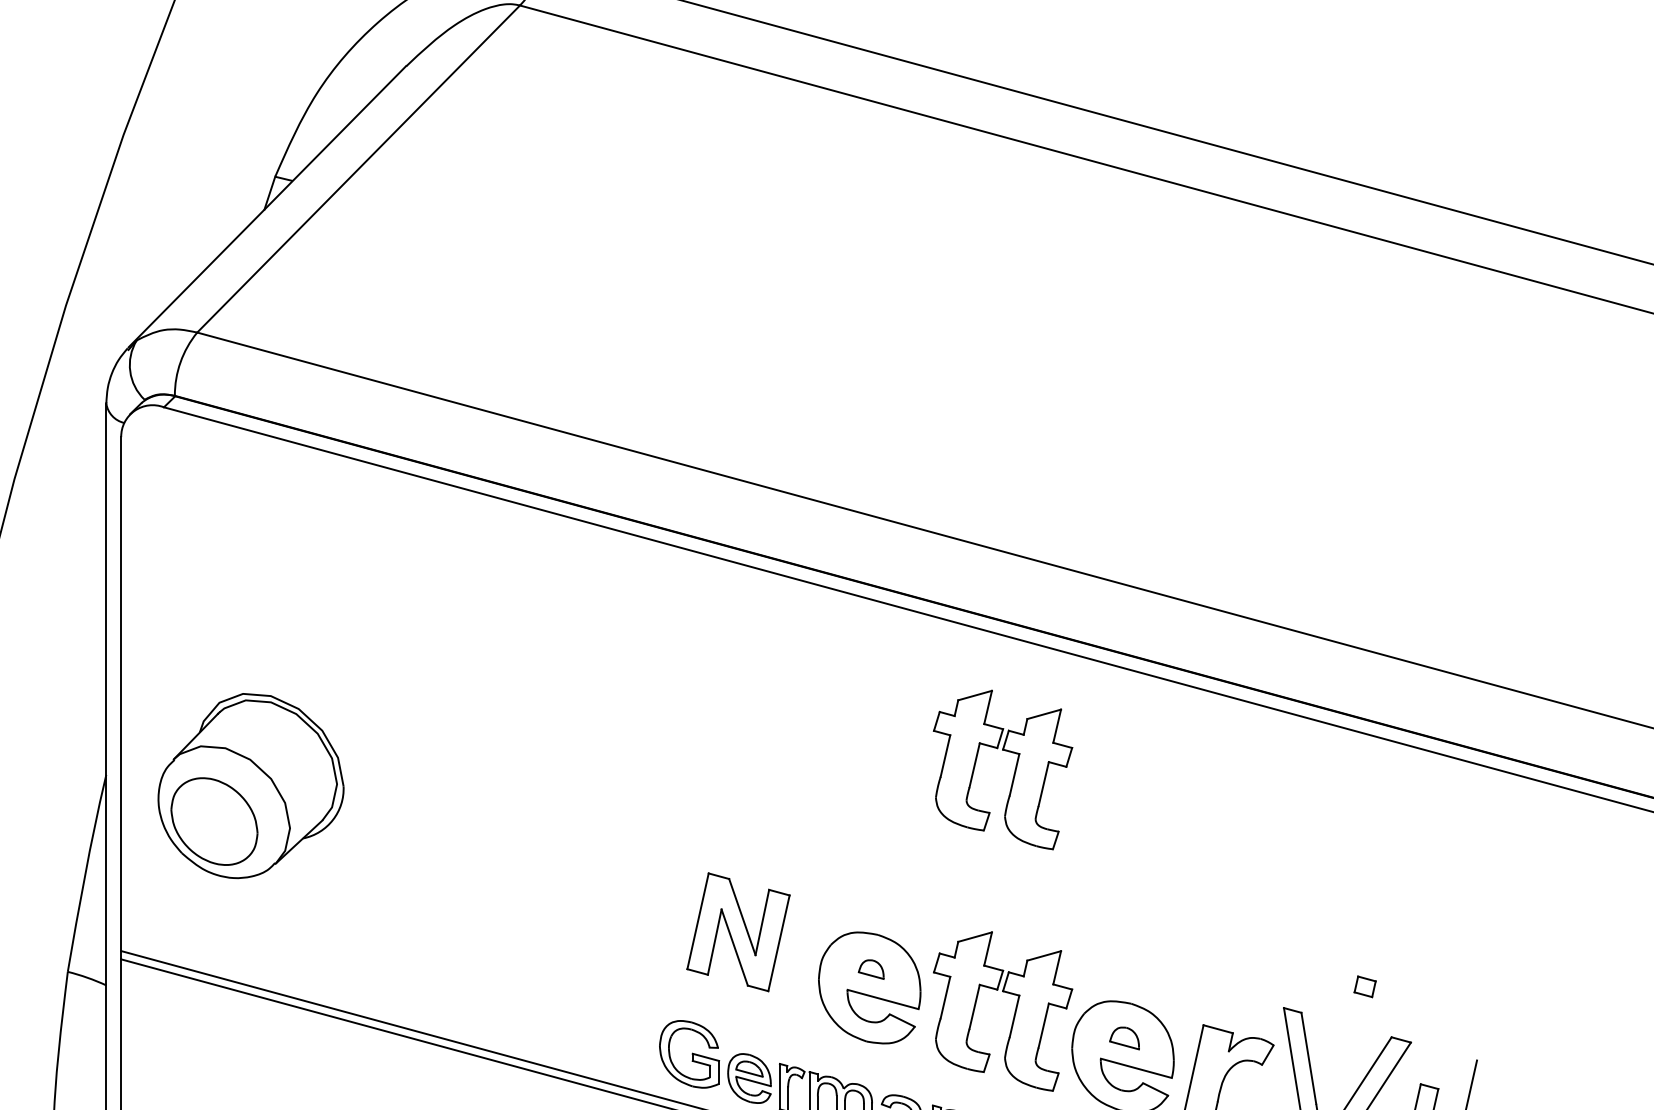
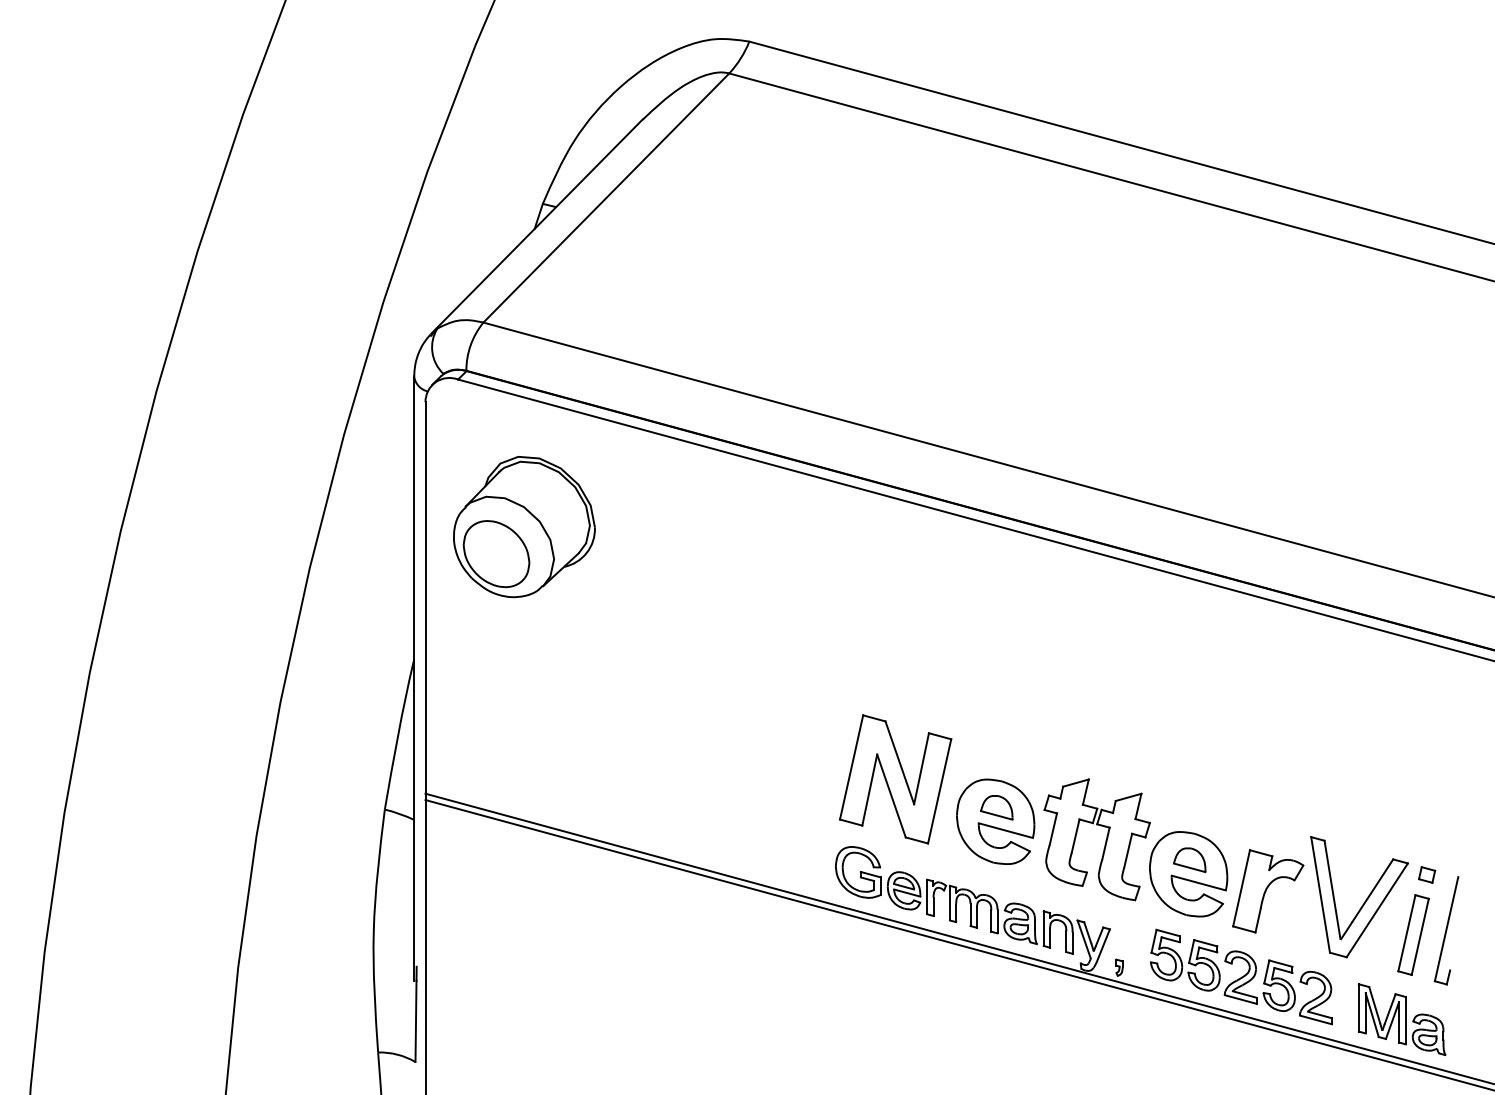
part: (1013, 770) -> (1105, 656), removed
part: (251, 785) -> (524, 526), moved
part: (738, 932) -> (895, 779), size x1.43
part: (870, 969) -> (996, 807), size x1.67
part: (1365, 986) -> (1427, 874), moved
part: (1124, 1038) -> (1189, 860), size x1.43

